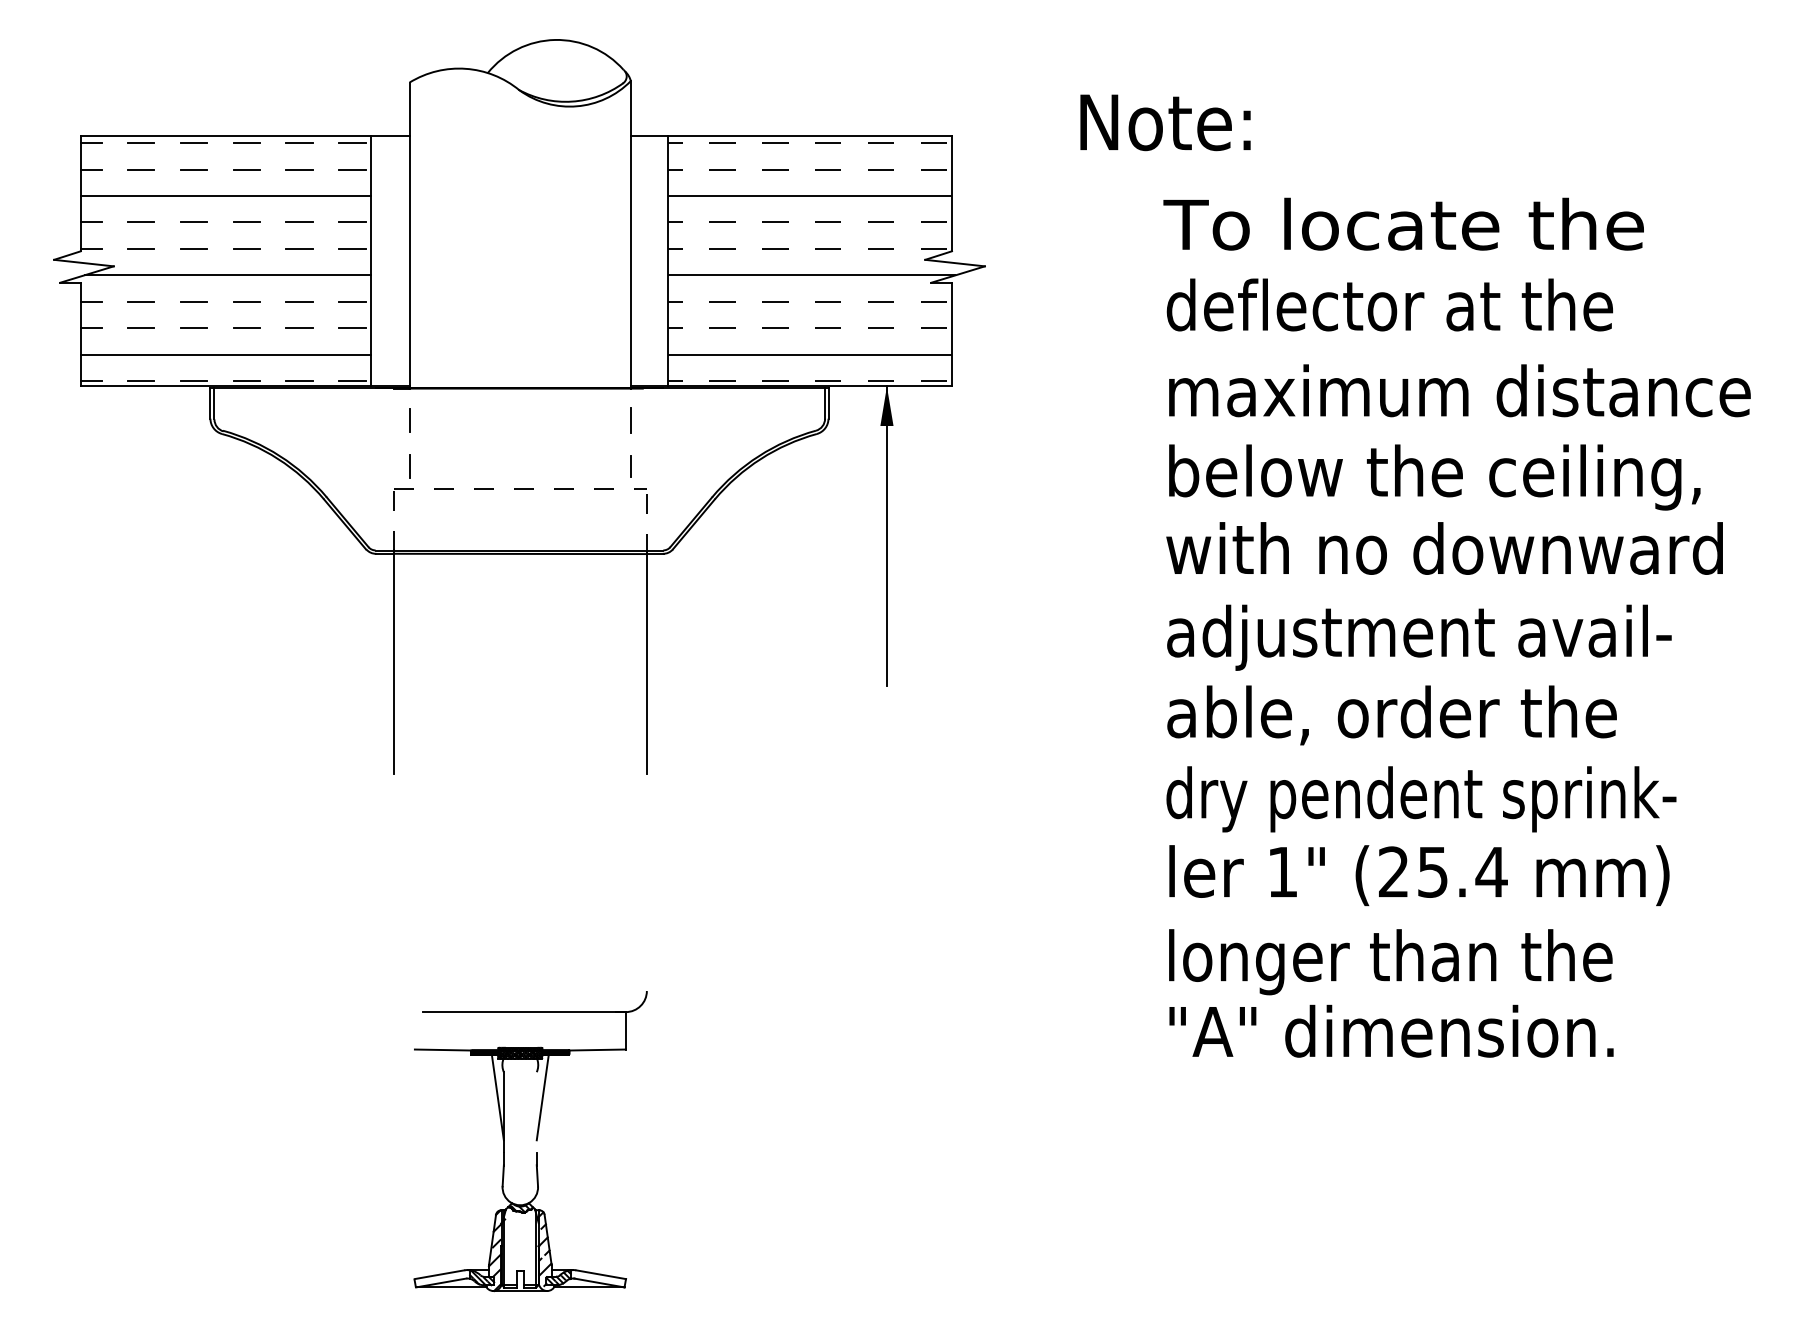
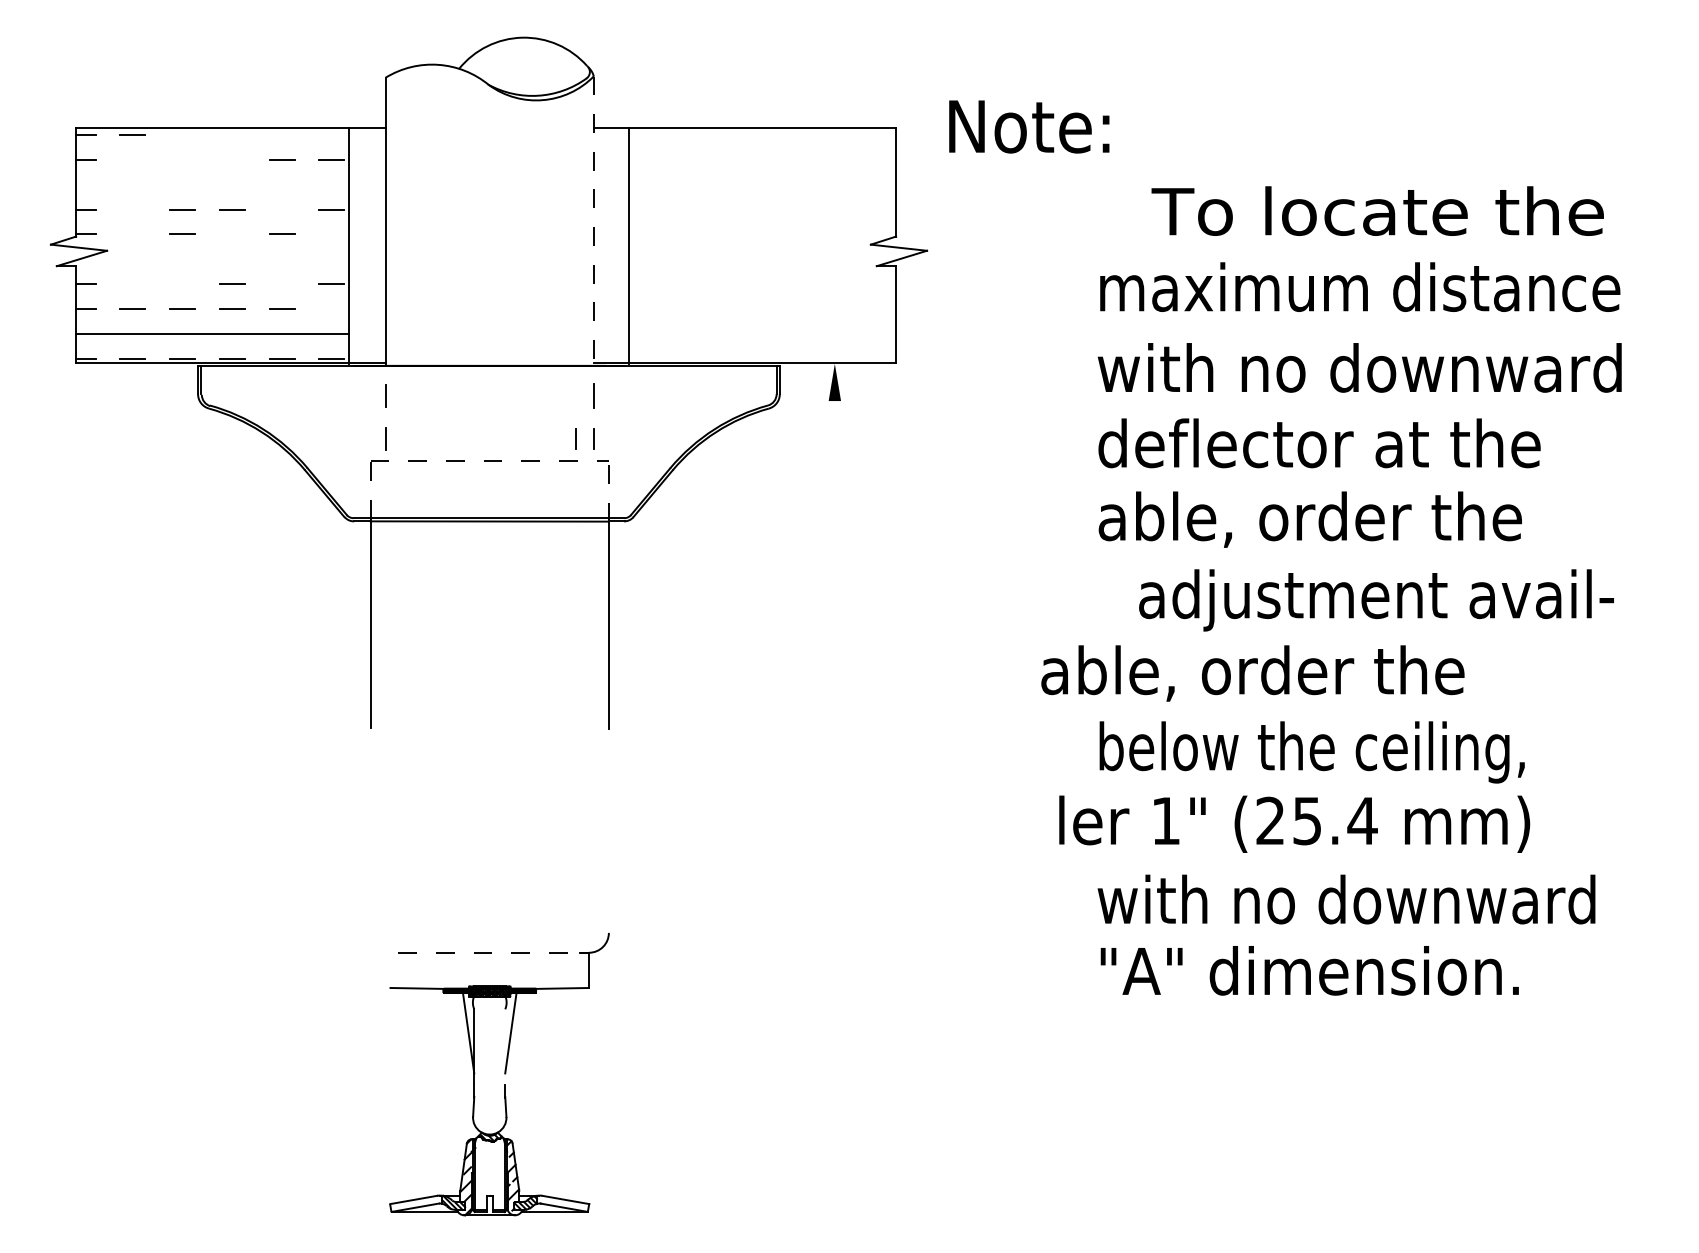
text: (1165, 122) -> (1029, 126), moved
line: (193, 143) -> (182, 135), removed
line: (246, 143) -> (232, 135), removed
line: (299, 143) -> (281, 135), removed
line: (352, 143) -> (331, 135), removed
line: (140, 169) -> (132, 159), removed
line: (193, 169) -> (182, 159), removed
line: (246, 169) -> (232, 159), removed
line: (225, 196) -> (212, 185), removed
line: (140, 222) -> (132, 209), removed
line: (299, 222) -> (281, 209), removed
text: (1403, 223) -> (1377, 210), moved
line: (631, 235) -> (594, 221), solid -> dashed
line: (140, 248) -> (132, 233), removed
line: (246, 248) -> (232, 233), removed
line: (352, 248) -> (331, 233), removed
hatch: (811, 261) -> (763, 246), removed
line: (227, 275) -> (214, 259), removed
line: (140, 301) -> (132, 283), removed
line: (193, 301) -> (182, 283), removed
line: (299, 301) -> (281, 283), removed
text: (1443, 304) -> (1358, 286), deflector at the -> maximum distance
line: (352, 328) -> (331, 309), removed
text: (1458, 390) -> (1372, 367), maximum distance -> with no downward
line: (611, 466) -> (575, 439), added
text: (1433, 477) -> (1349, 449), below the ceiling, -> deflector at the
line: (886, 535) -> (834, 504), removed
text: (1444, 551) -> (1359, 519), with no downward -> able, order the
text: (1419, 637) -> (1376, 600), moved
text: (1391, 715) -> (1252, 673), moved
text: (1421, 799) -> (1338, 752), dry pendent sprink- -> below the ceiling,
text: (1419, 875) -> (1294, 824), moved
text: (1430, 962) -> (1346, 906), longer than the -> with no downward
line: (519, 1012) -> (488, 953), solid -> dashed

